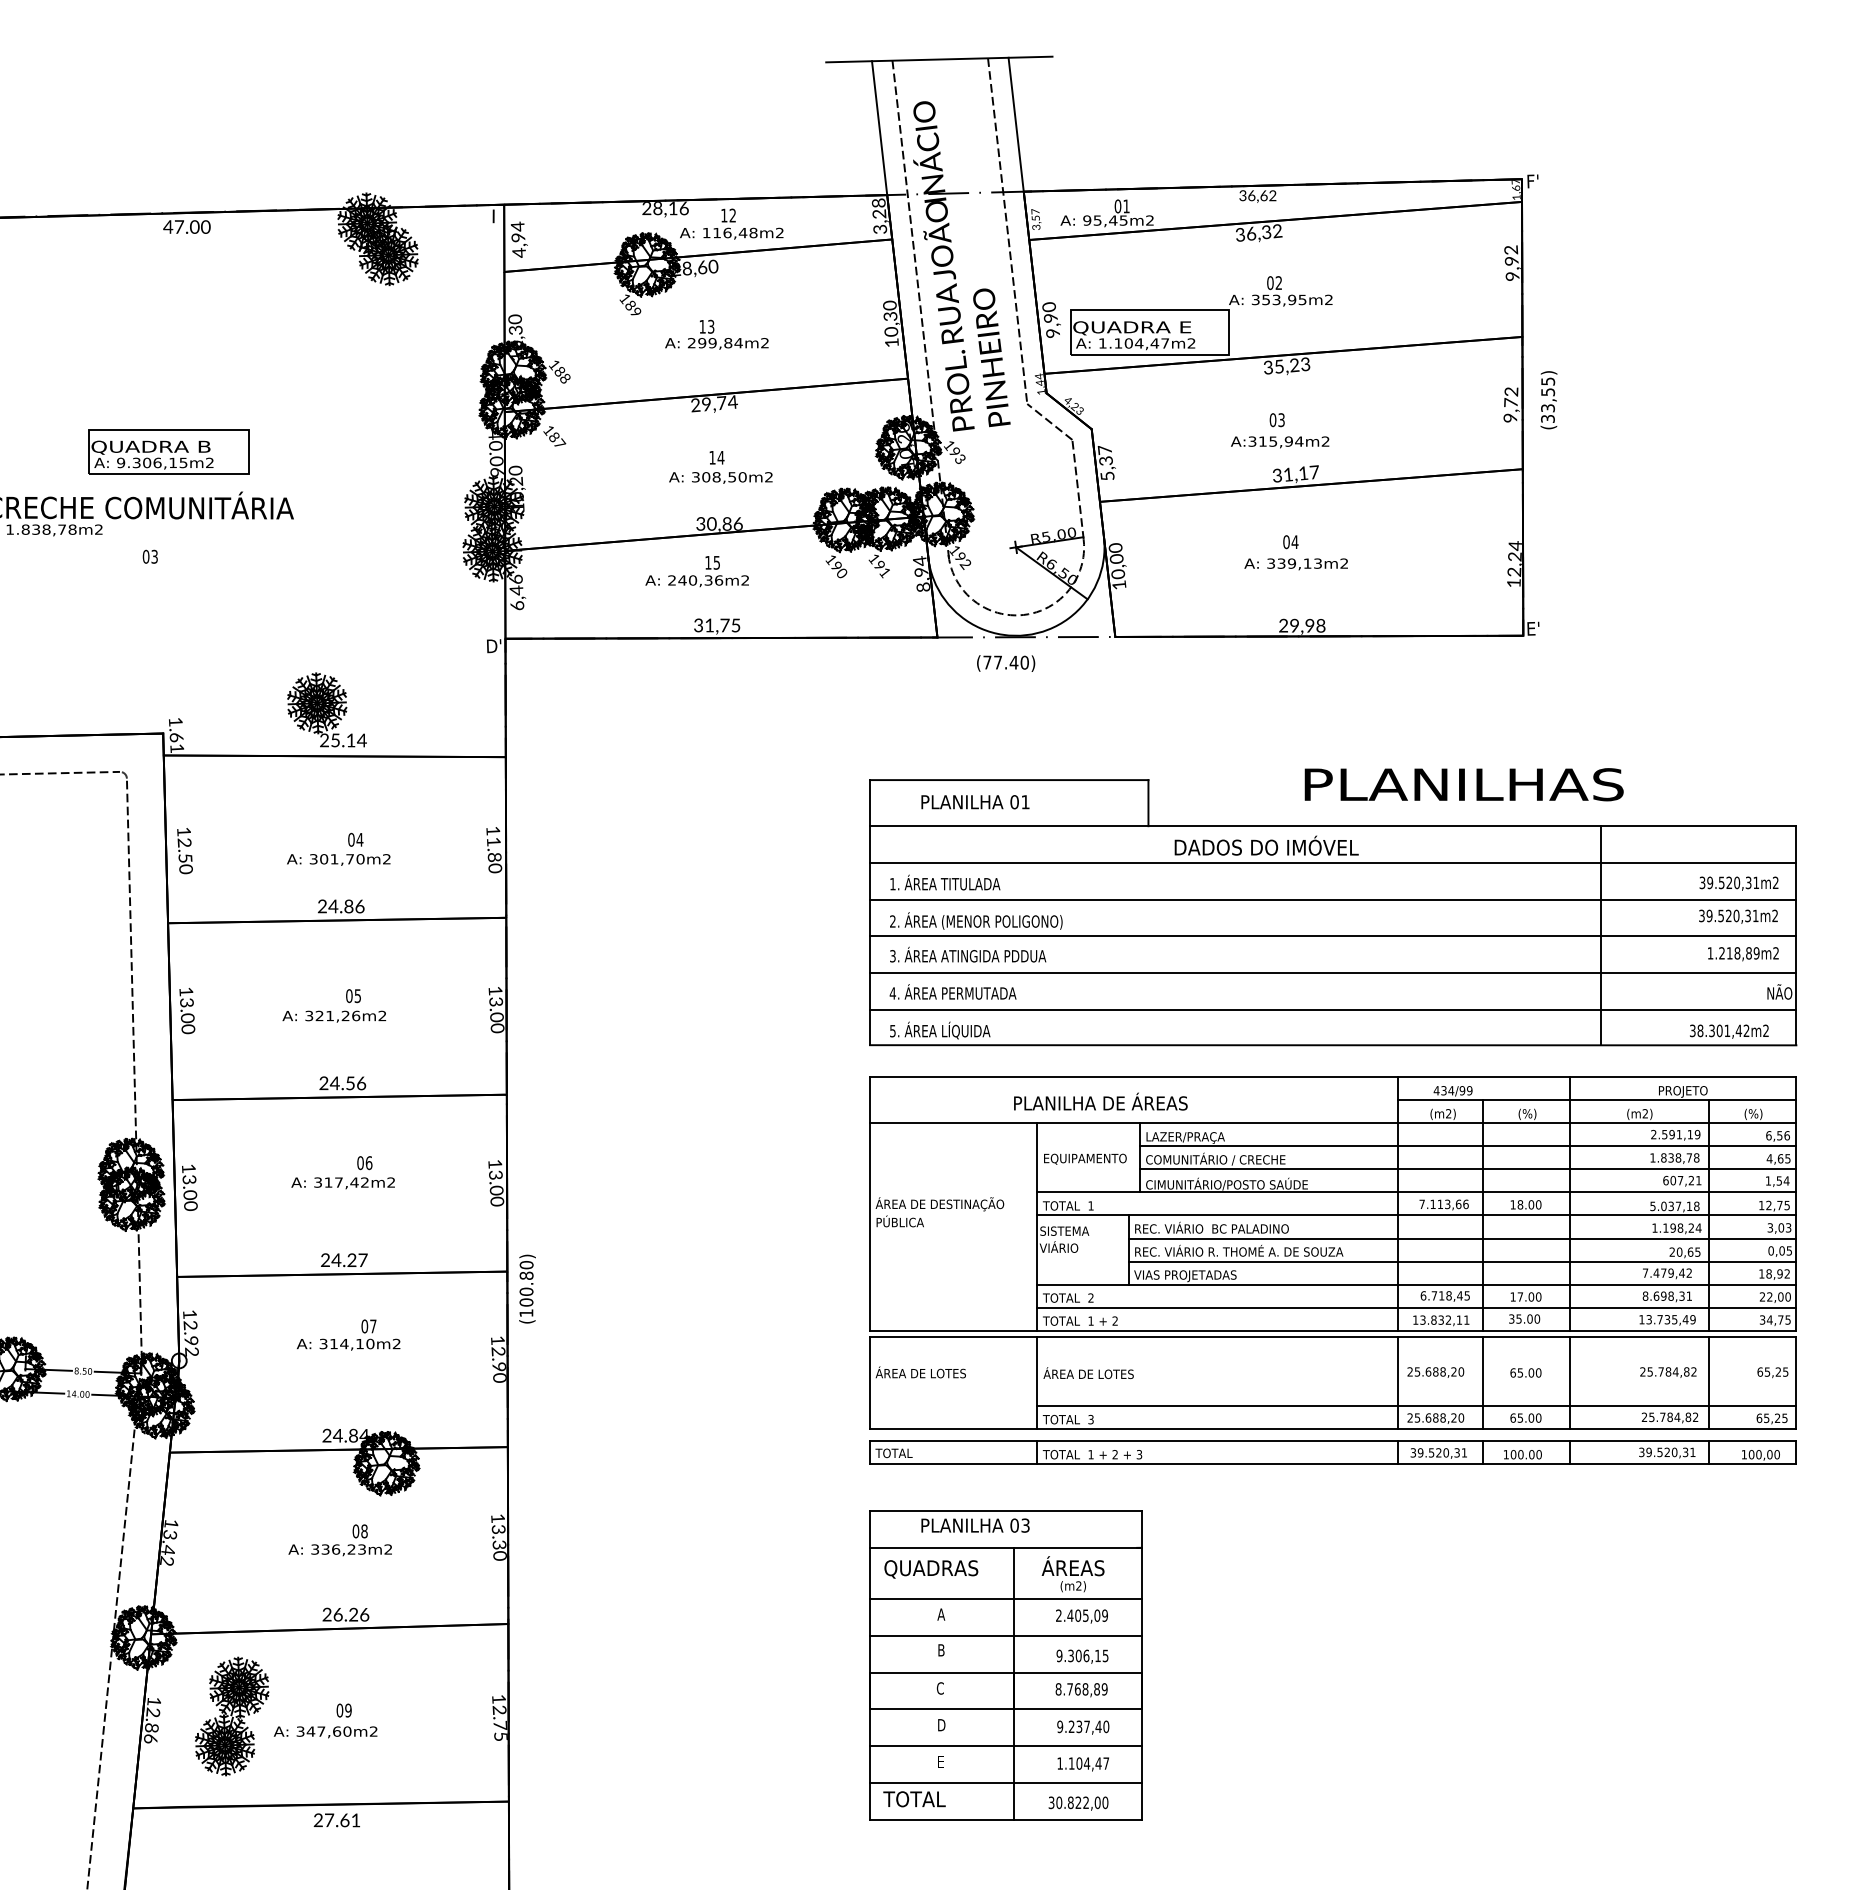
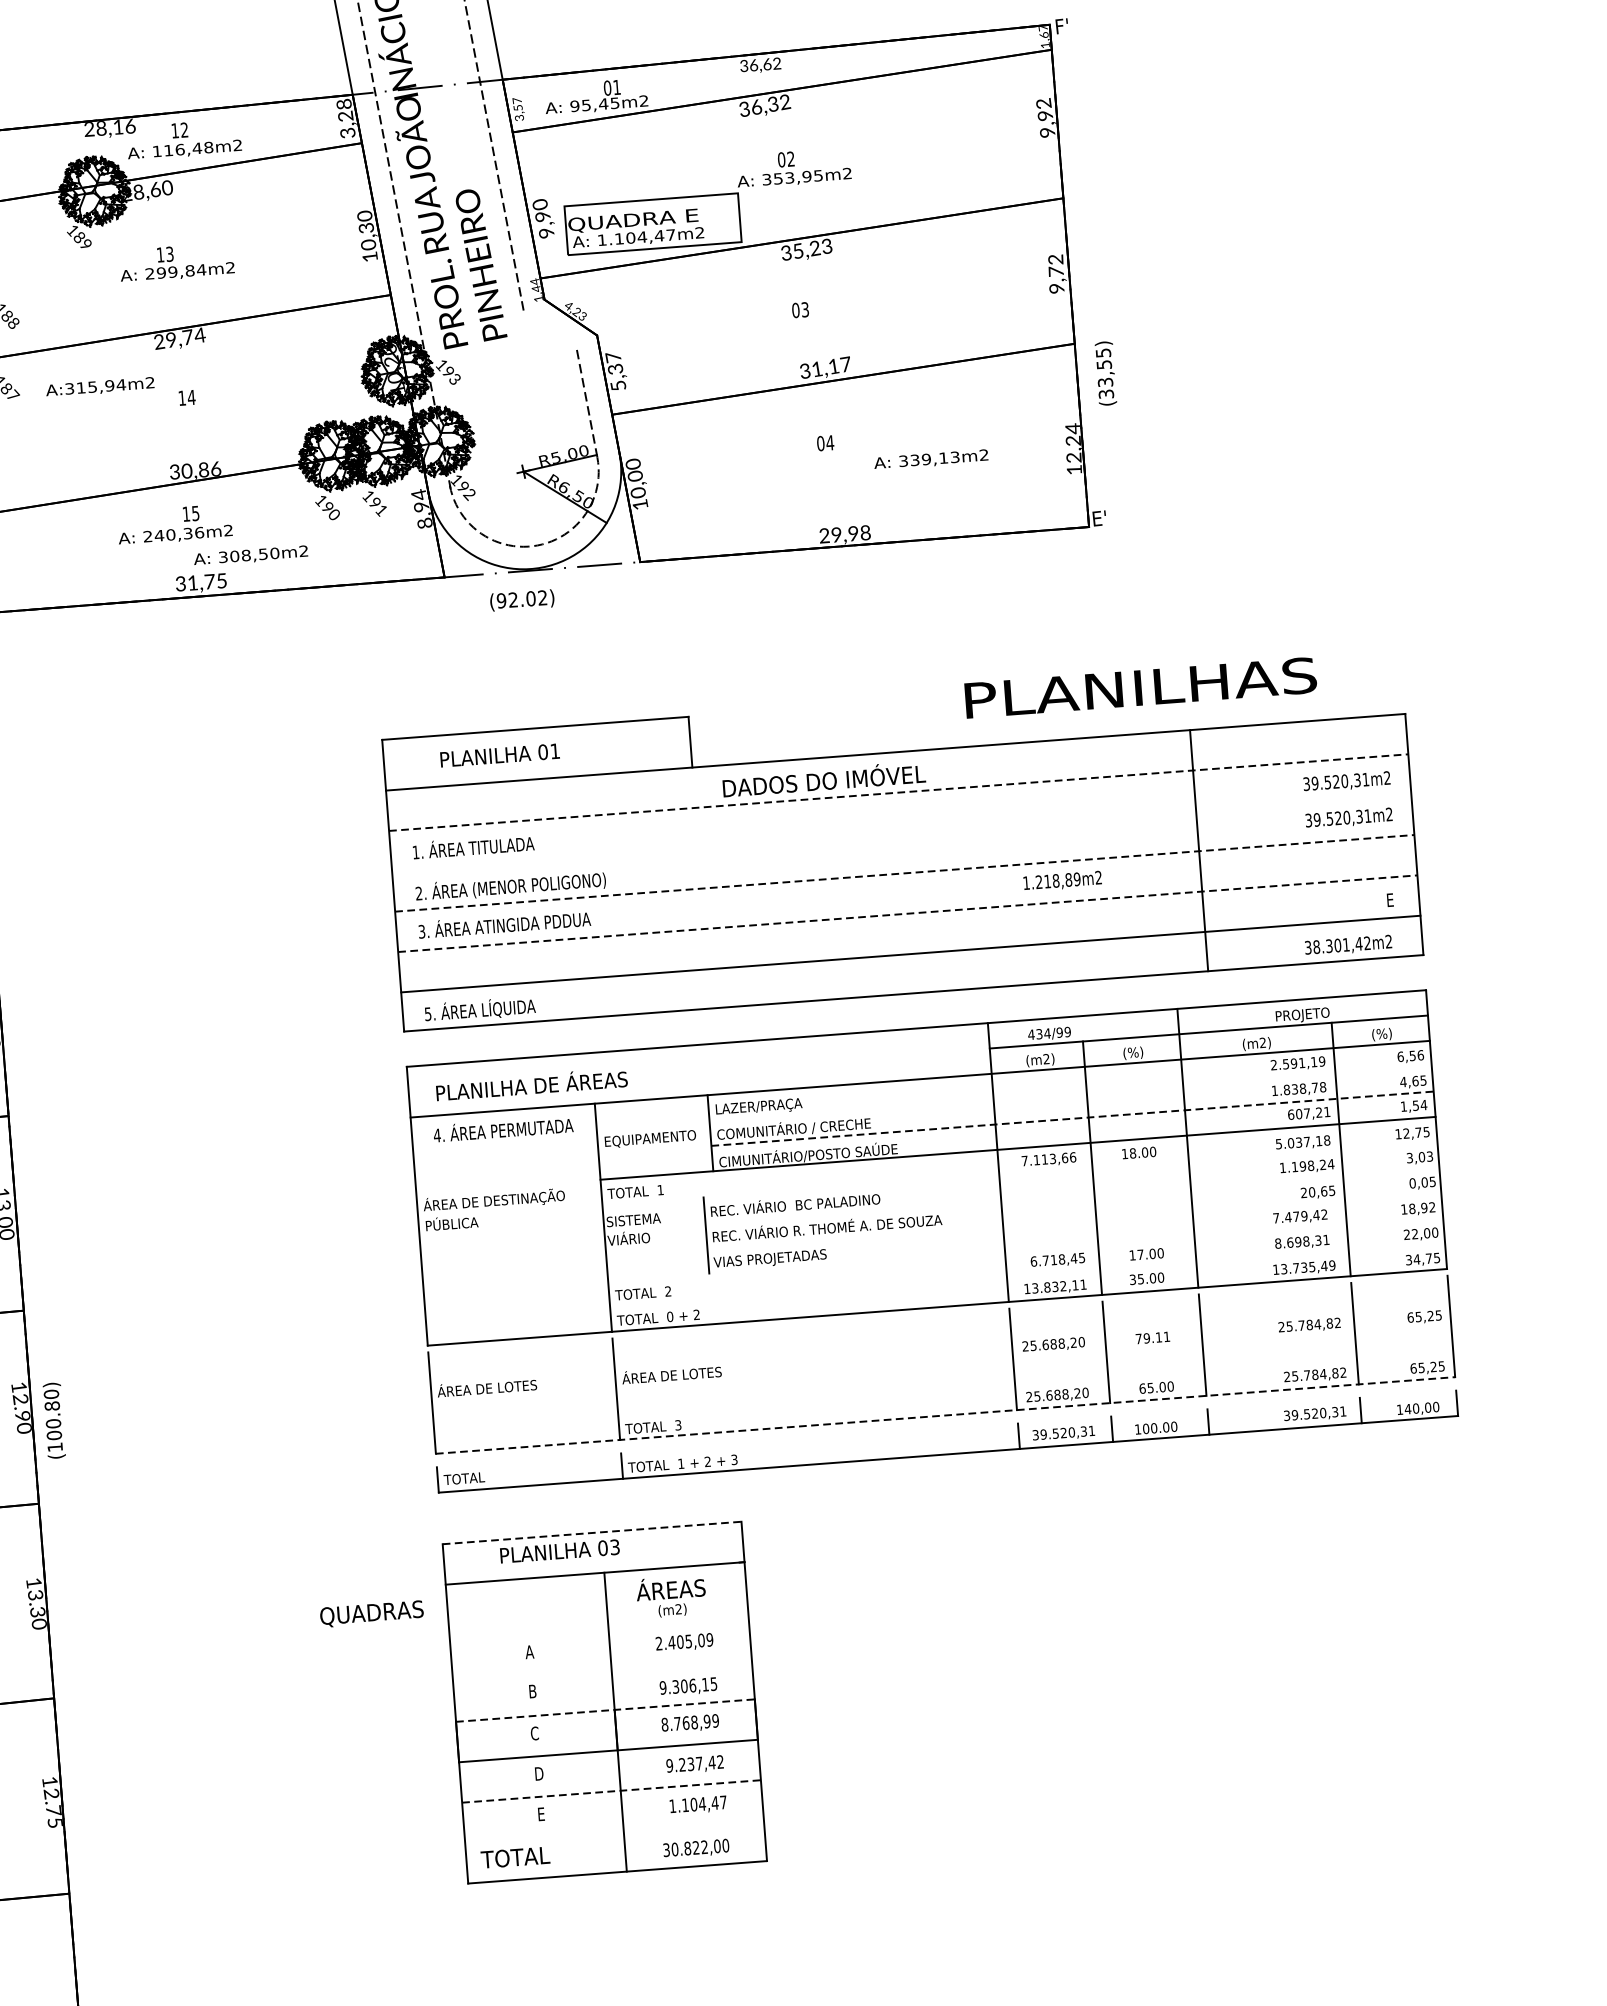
text: (1548, 400) -> (1105, 373), moved
line: (1049, 421) -> (550, 330), removed
text: (1280, 442) -> (100, 387), moved
text: (720, 477) -> (250, 555), moved
text: (1295, 564) -> (930, 460), moved
text: (1005, 662) -> (521, 599), (77.40) -> (92.02)
text: (1463, 784) -> (1140, 687), moved
line: (1333, 862) -> (898, 792), solid -> dashed
line: (1333, 899) -> (902, 832), removed
line: (1333, 936) -> (905, 873), solid -> dashed
text: (1743, 954) -> (1062, 881), moved
line: (1333, 972) -> (908, 913), solid -> dashed
text: (952, 991) -> (502, 1128), moved
text: (1779, 991) -> (1400, 897), NÃO -> E
text: (1100, 1101) -> (531, 1084), moved
line: (1467, 1146) -> (1069, 1093), removed
line: (1468, 1169) -> (1072, 1118), solid -> dashed
line: (1416, 1215) -> (1019, 1173), removed
line: (1462, 1238) -> (1072, 1195), removed
line: (1462, 1261) -> (1073, 1220), removed
line: (1416, 1284) -> (1025, 1249), removed
text: (527, 1288) -> (54, 1420), moved
line: (1416, 1307) -> (1027, 1274), removed
text: (1090, 1320) -> (669, 1316), 1 -> 0
line: (1333, 1336) -> (938, 1313), removed
text: (1525, 1372) -> (1152, 1337), 65.00 -> 79.11
line: (1416, 1405) -> (1035, 1382), removed
line: (1333, 1428) -> (945, 1414), solid -> dashed
line: (1333, 1441) -> (946, 1429), removed
text: (1751, 1454) -> (1407, 1408), 100,00 -> 140,00
line: (1005, 1511) -> (591, 1533), solid -> dashed
text: (931, 1569) -> (372, 1614), moved
line: (1005, 1599) -> (599, 1630), removed
line: (1005, 1635) -> (602, 1669), removed
line: (1005, 1672) -> (605, 1710), solid -> dashed
text: (1096, 1689) -> (706, 1721), 8.768,89 -> 8.768,99
text: (1106, 1726) -> (720, 1761), 9.237,40 -> 9.237,42
line: (1005, 1746) -> (611, 1791), solid -> dashed
line: (1005, 1782) -> (614, 1831), removed

